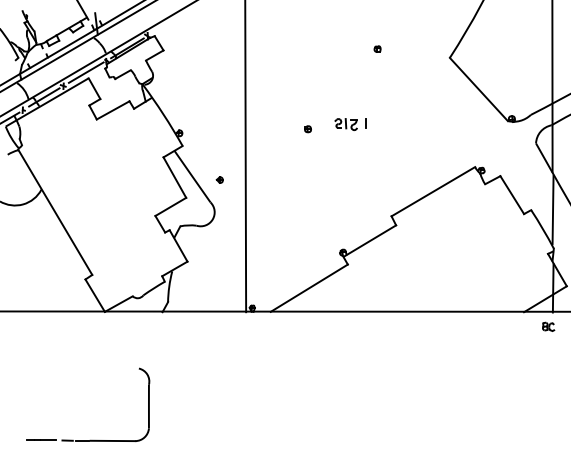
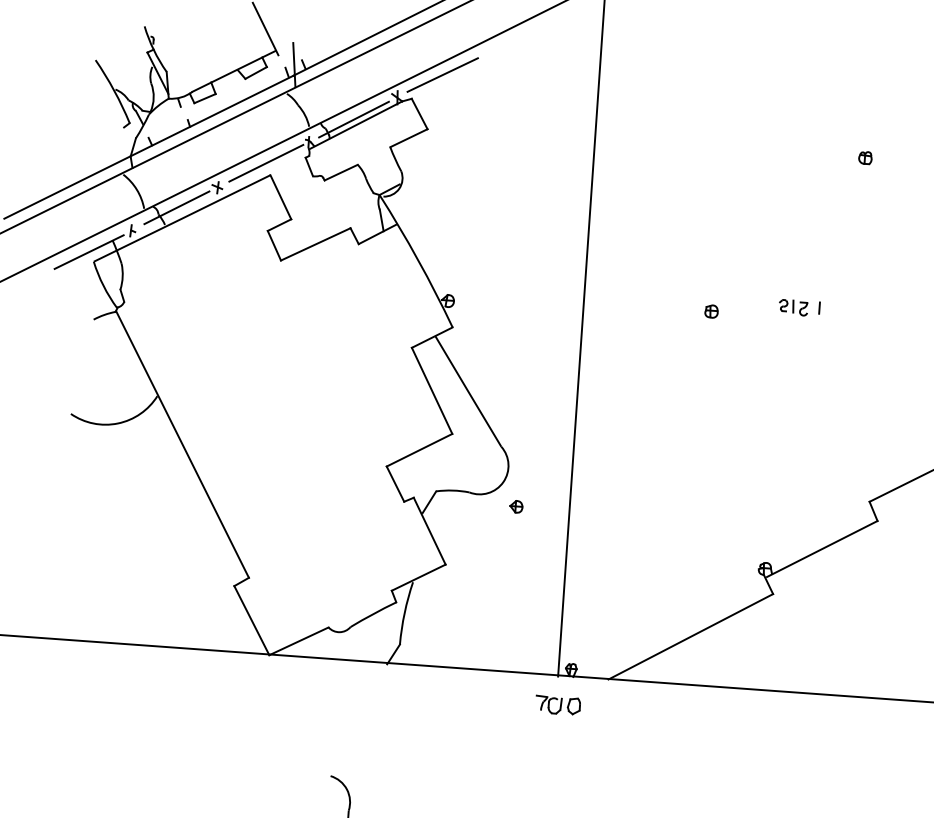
line: (168, 23) -> (441, 74), added
part: (350, 124) -> (799, 308), size x0.62
part: (219, 179) -> (515, 505), moved
part: (246, 326) -> (556, 705), added

